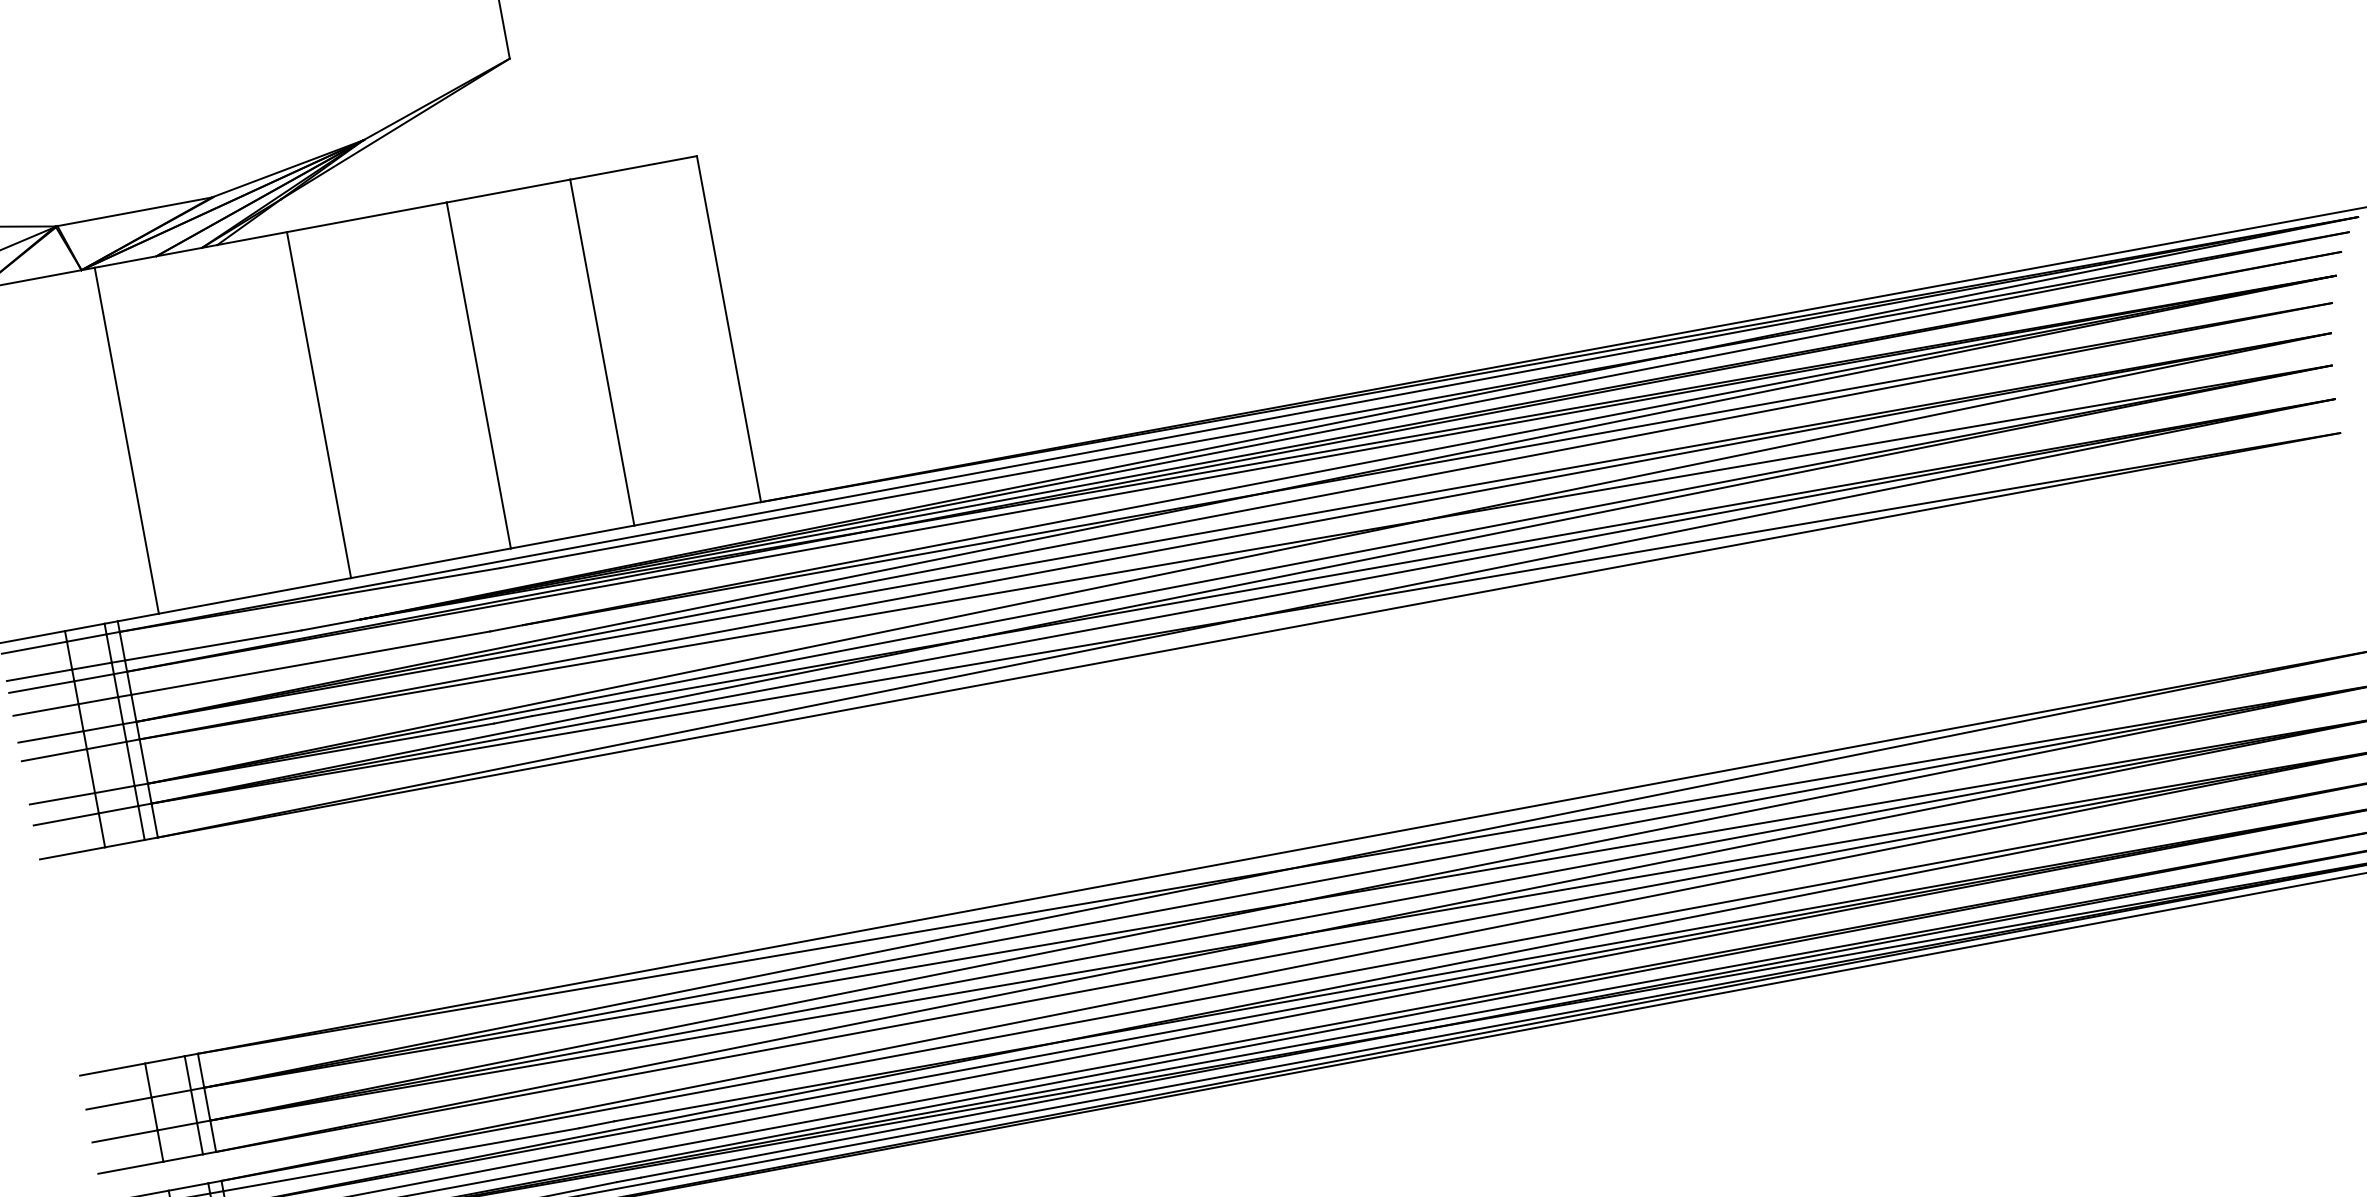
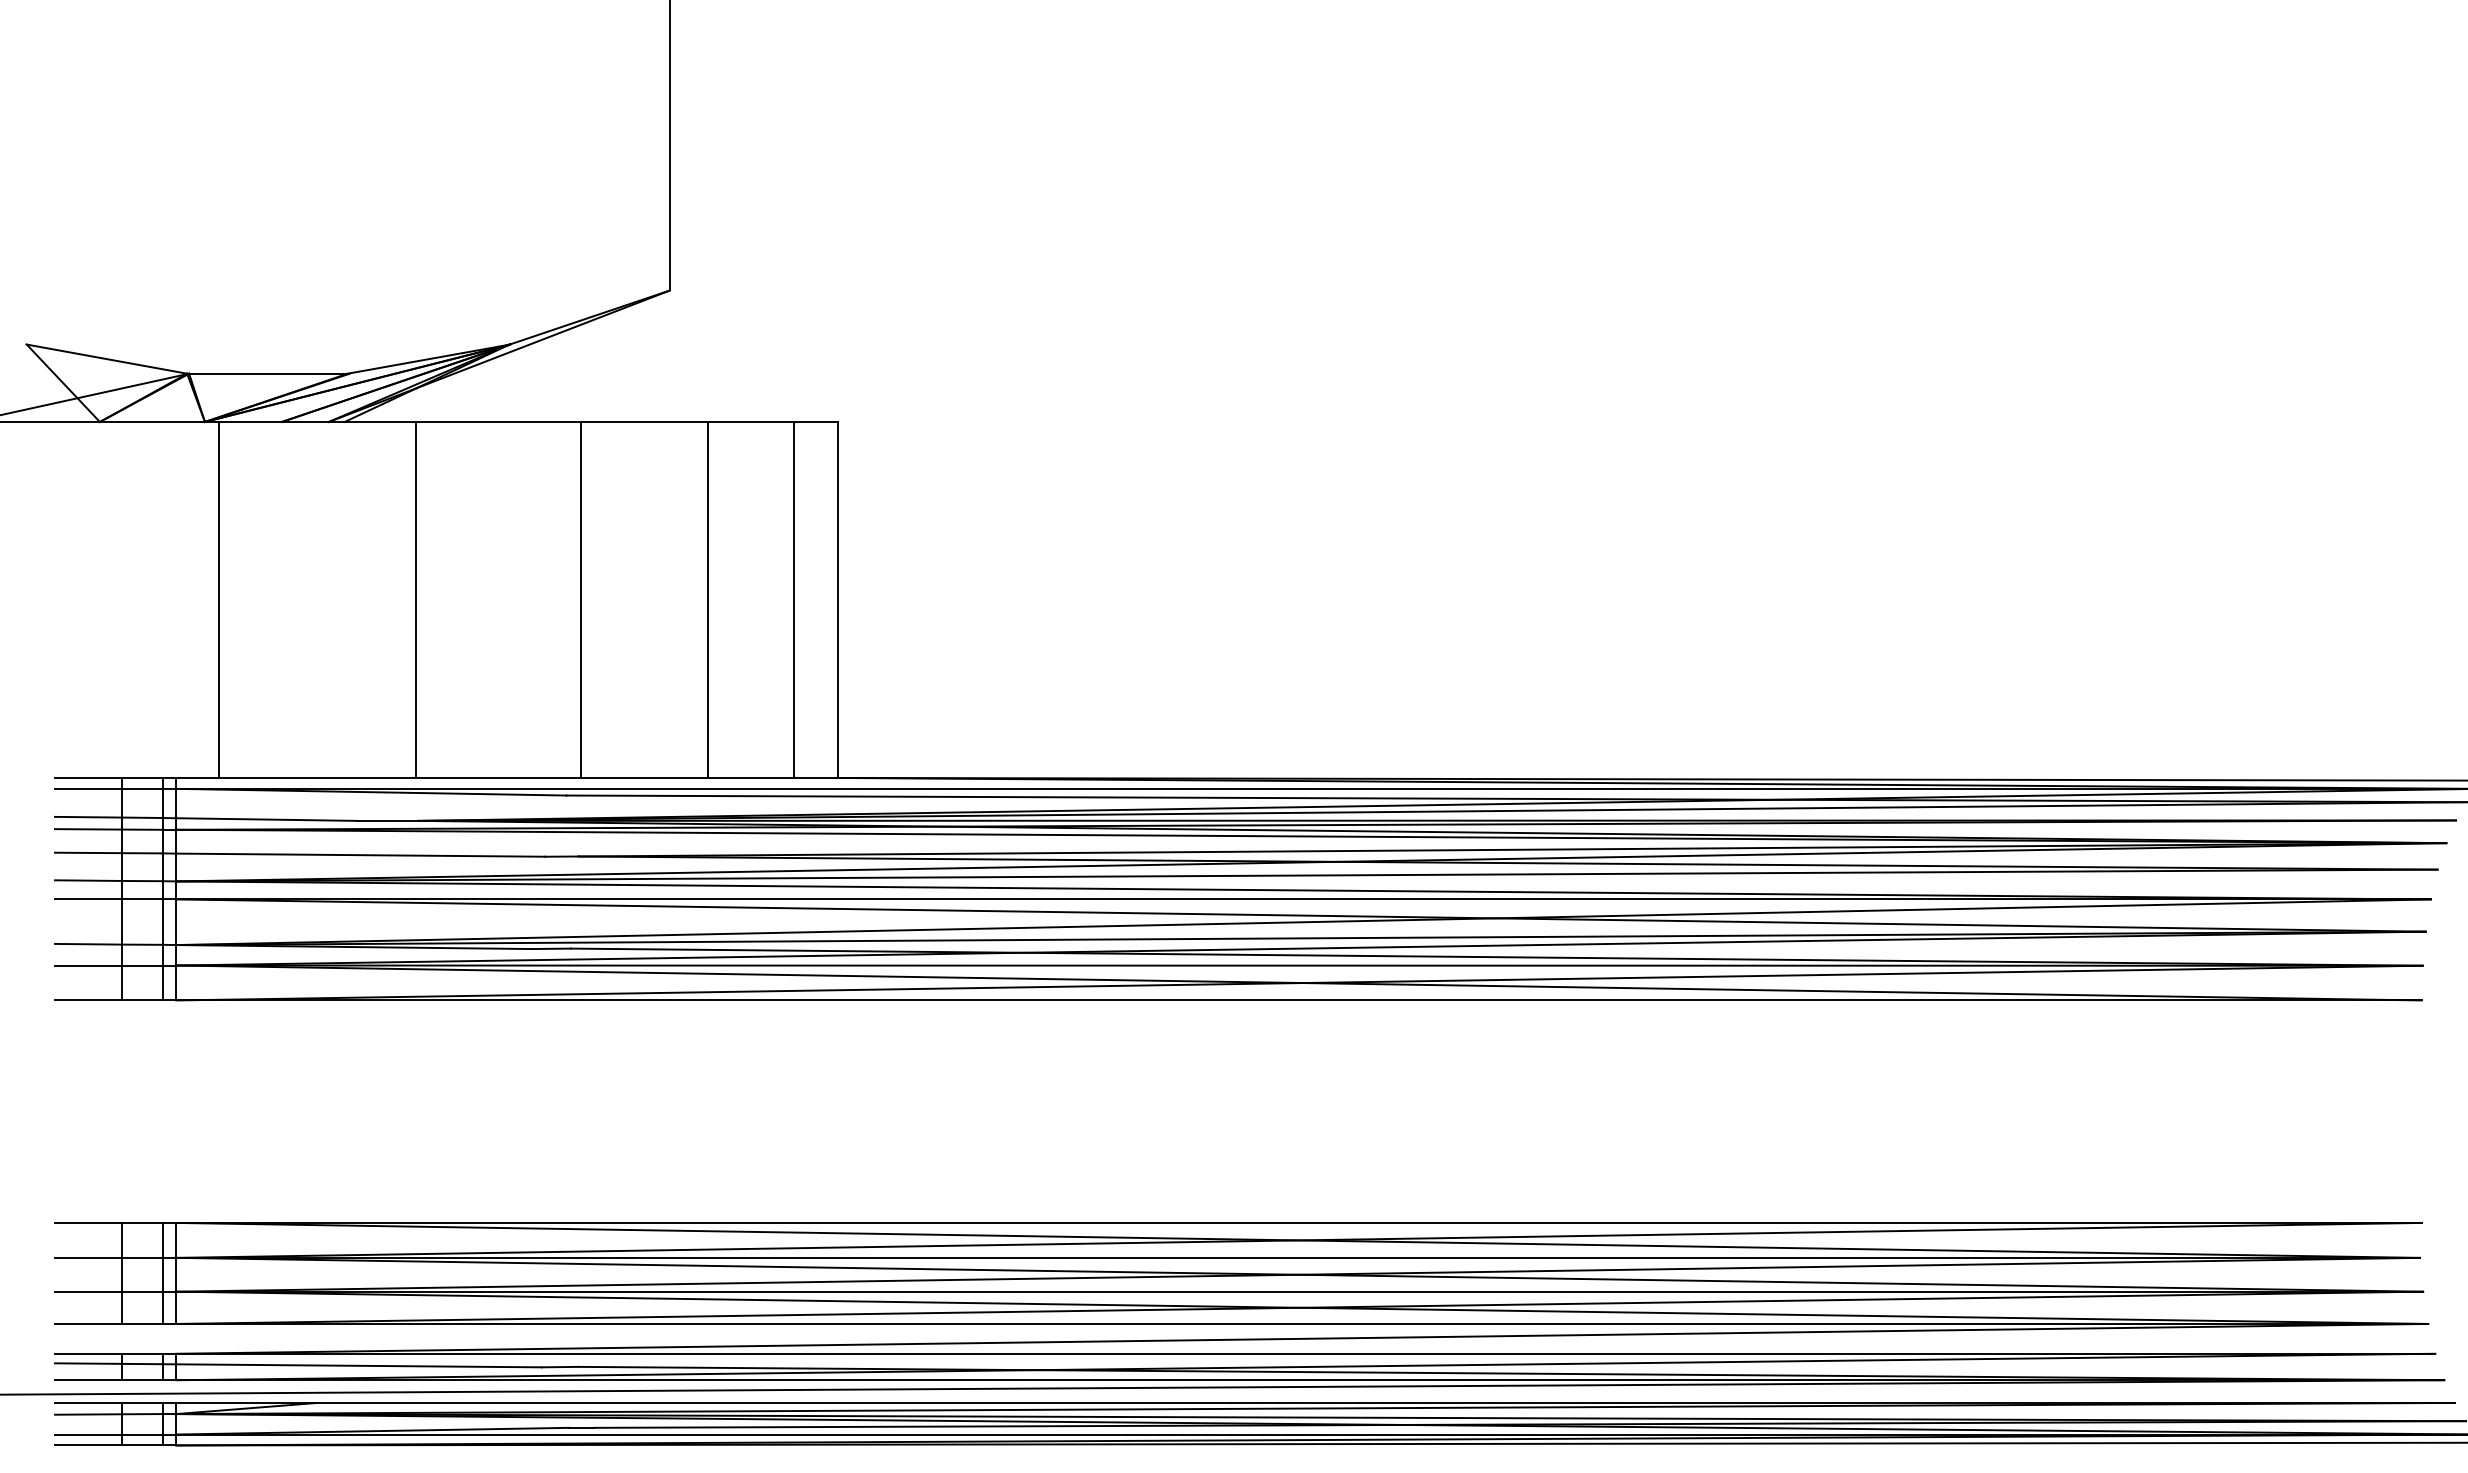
line: (686, 336) -> (794, 599), added

